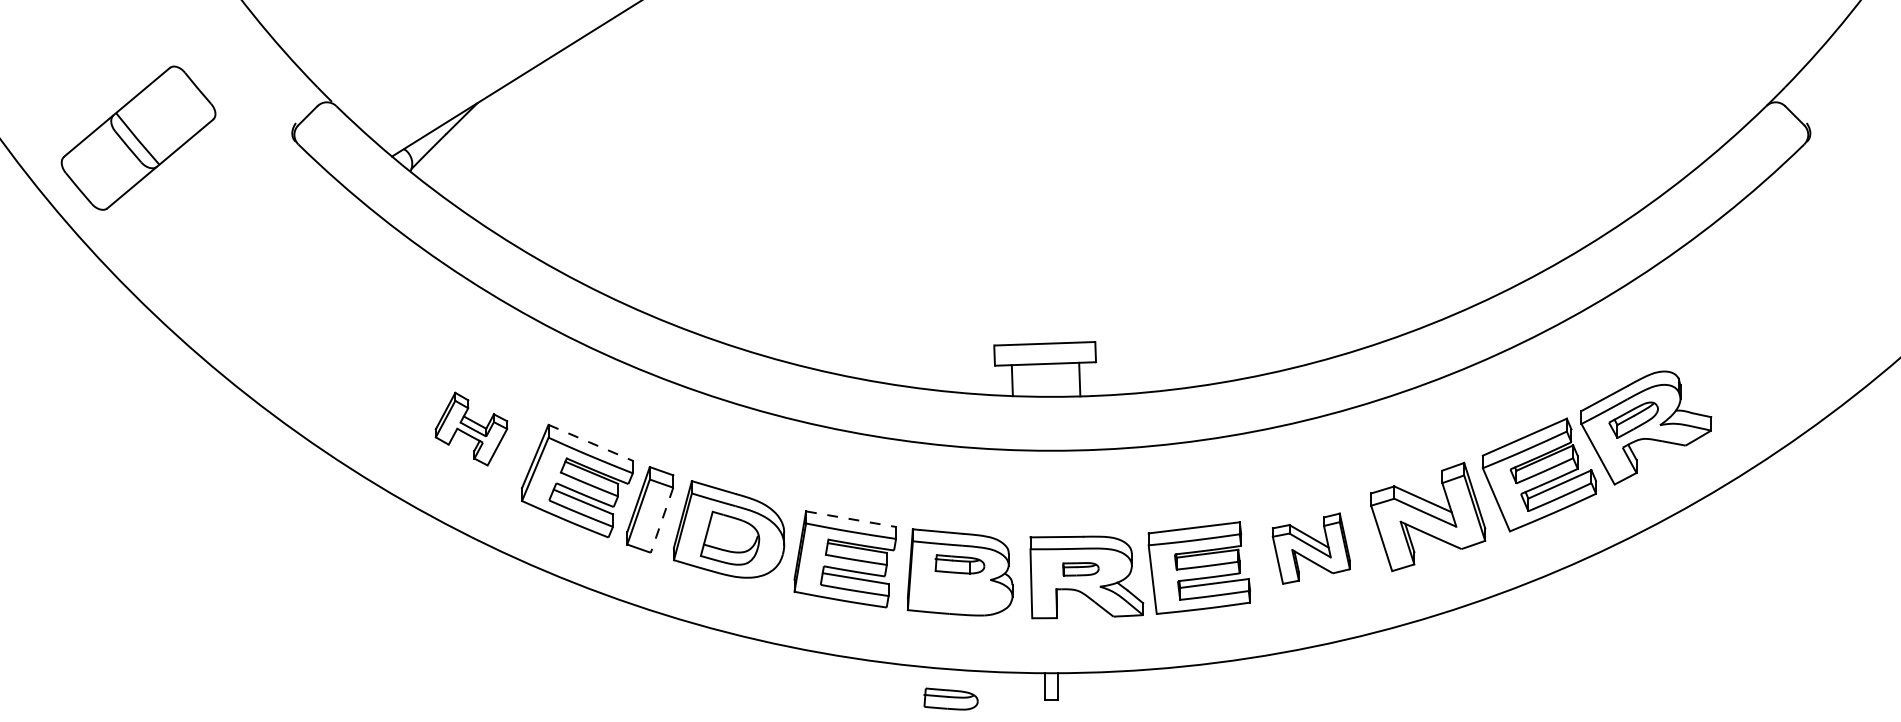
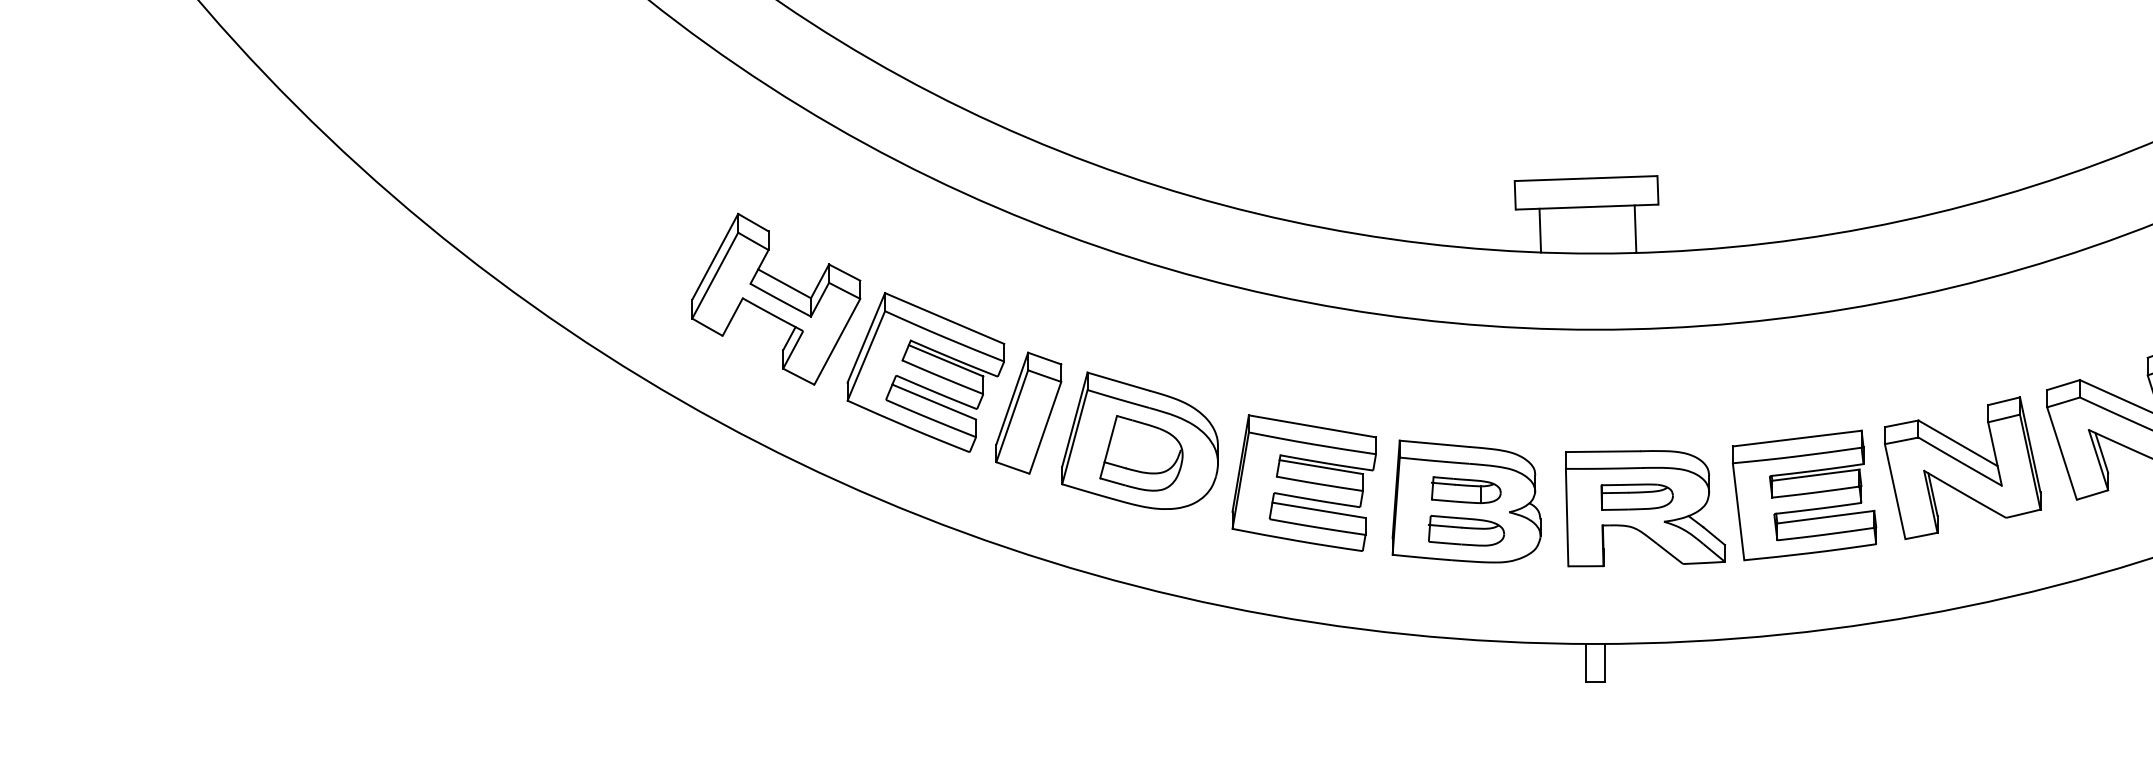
part: (471, 428) -> (776, 298), size x1.67
line: (590, 442) -> (944, 318), dashed -> solid
line: (851, 519) -> (1313, 426), dashed -> solid
line: (661, 520) -> (1044, 428), dashed -> solid
part: (1311, 548) -> (1962, 467), size x1.43
part: (1080, 569) -> (1636, 497), size x1.43
part: (950, 698) -> (1465, 529), moved

